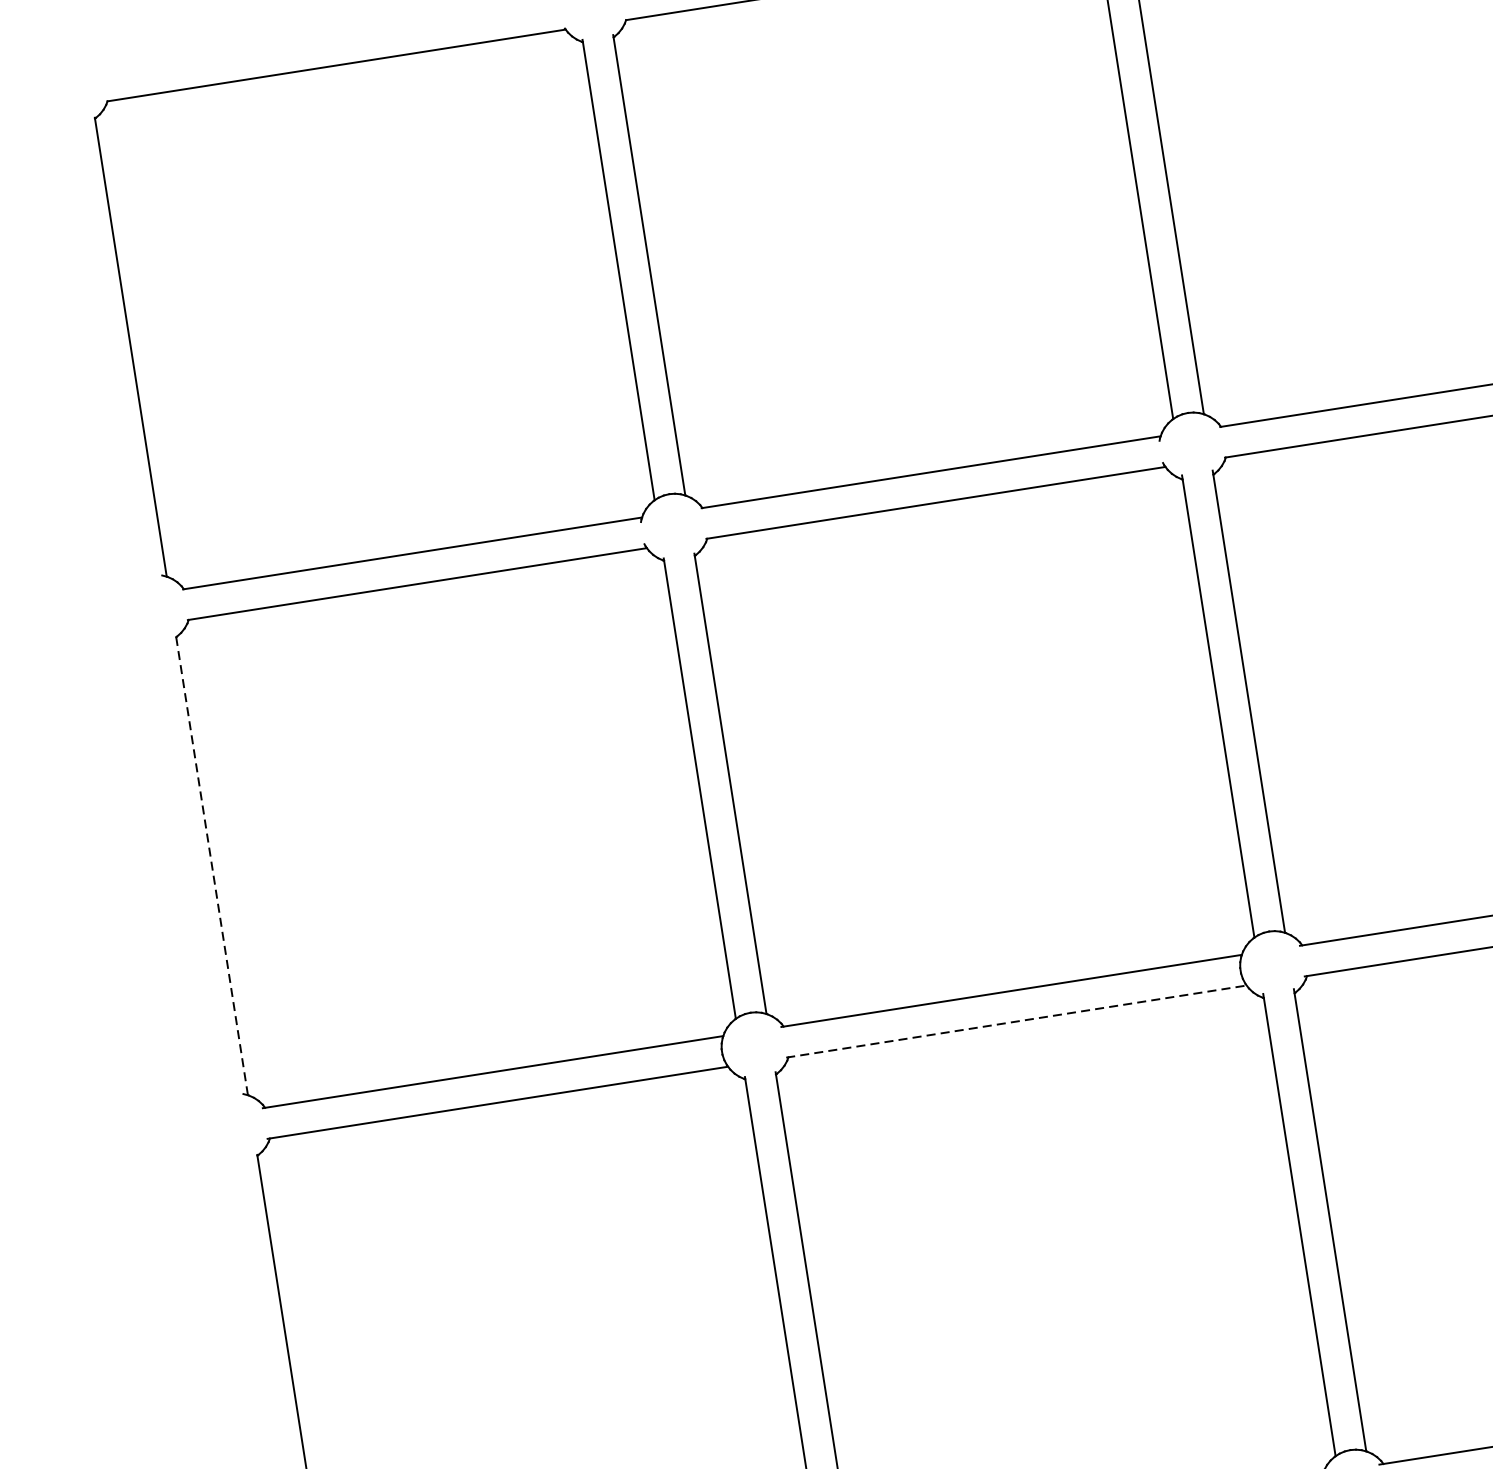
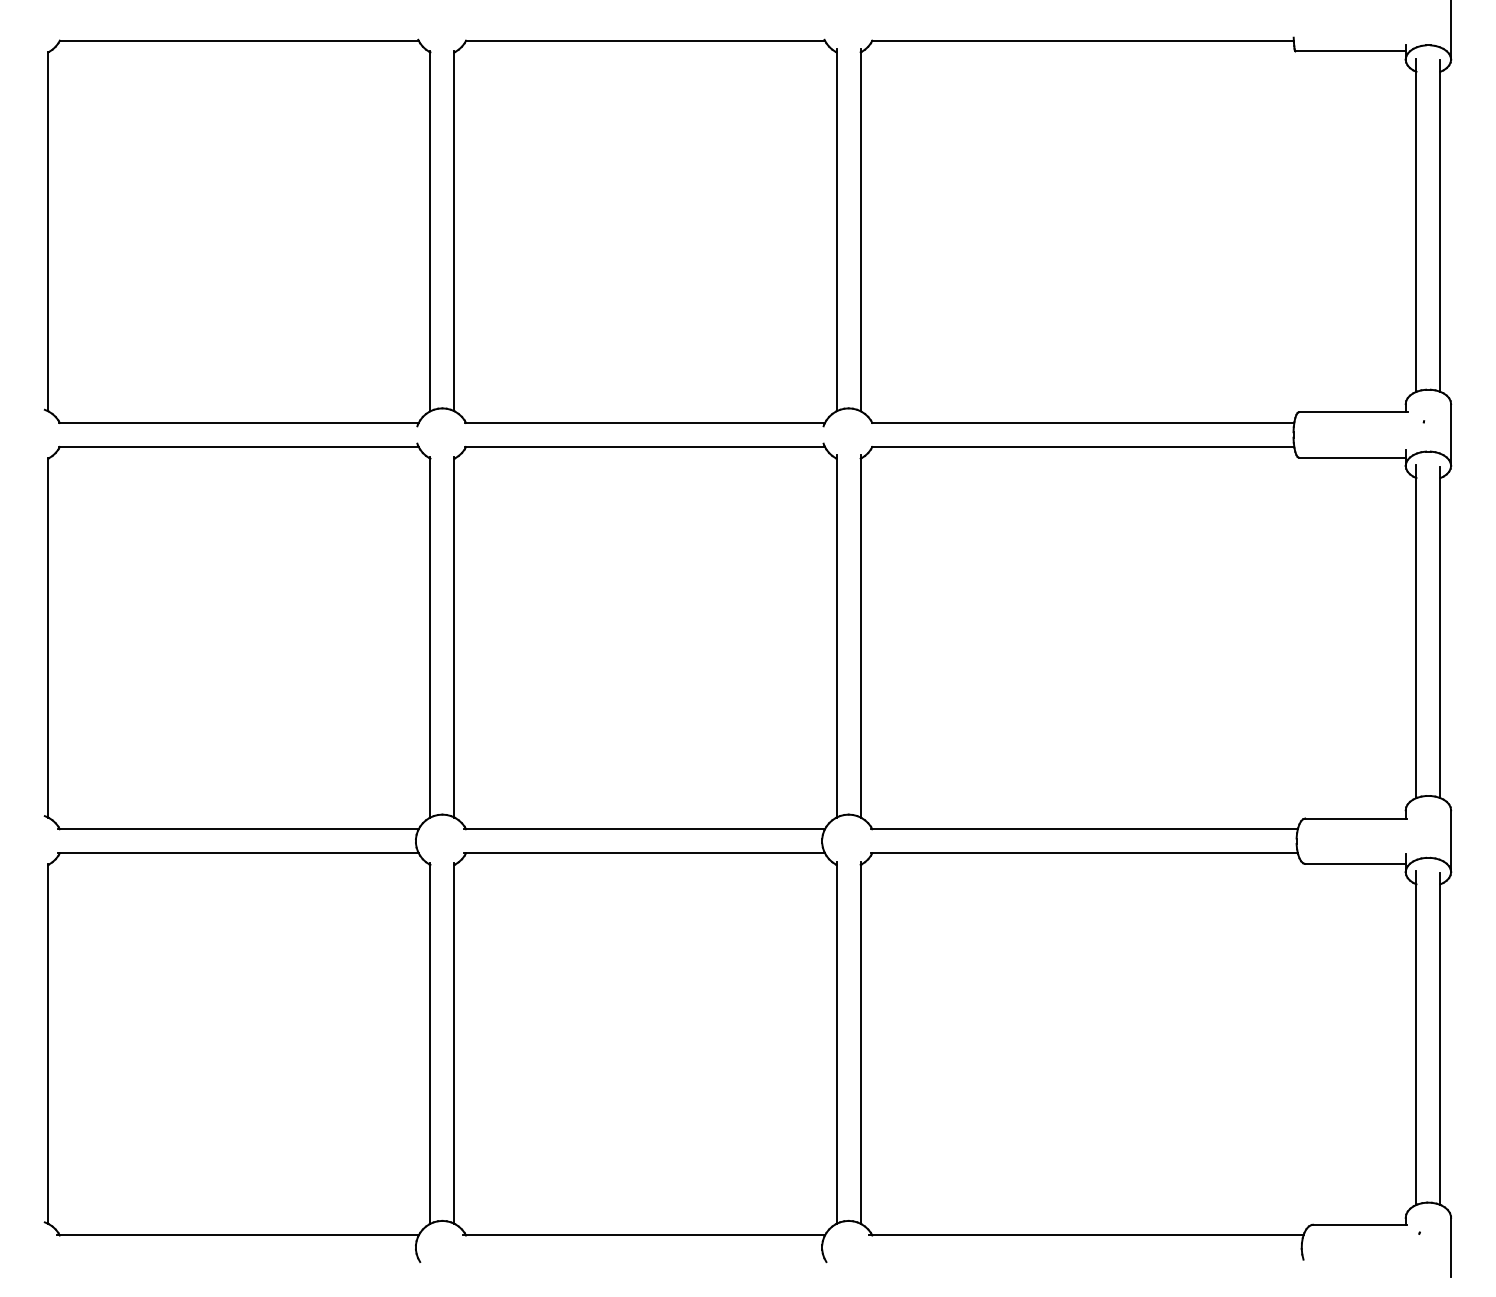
line: (212, 865) -> (48, 637), dashed -> solid
line: (1017, 1021) -> (645, 853), dashed -> solid

